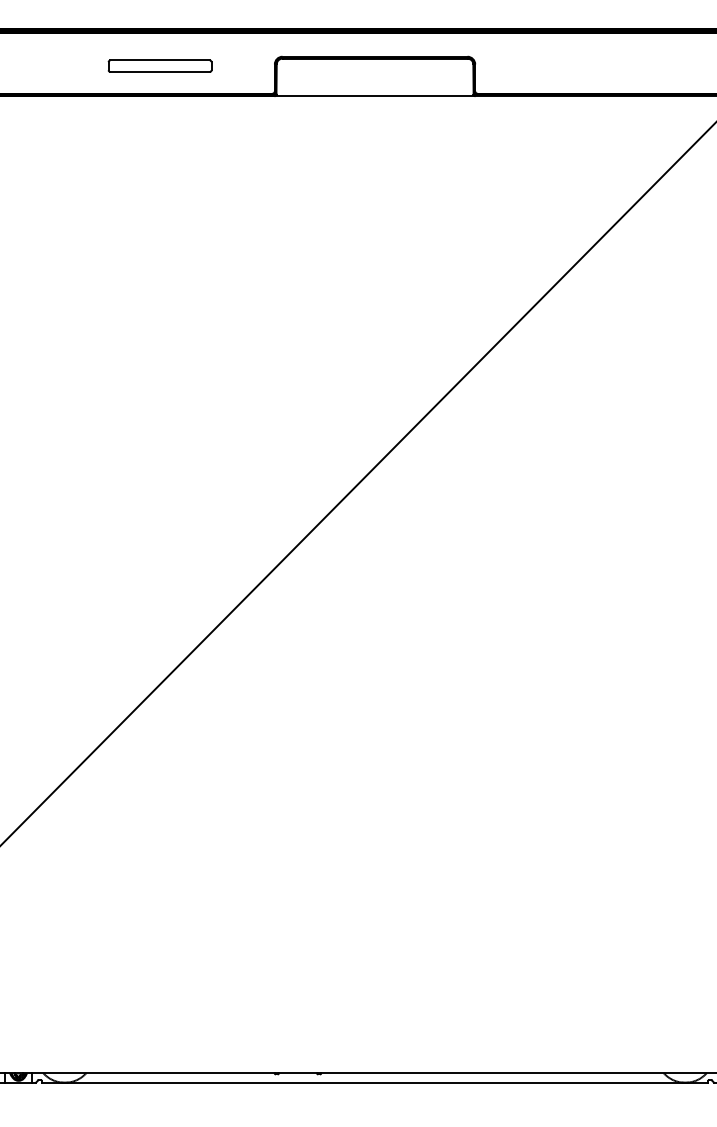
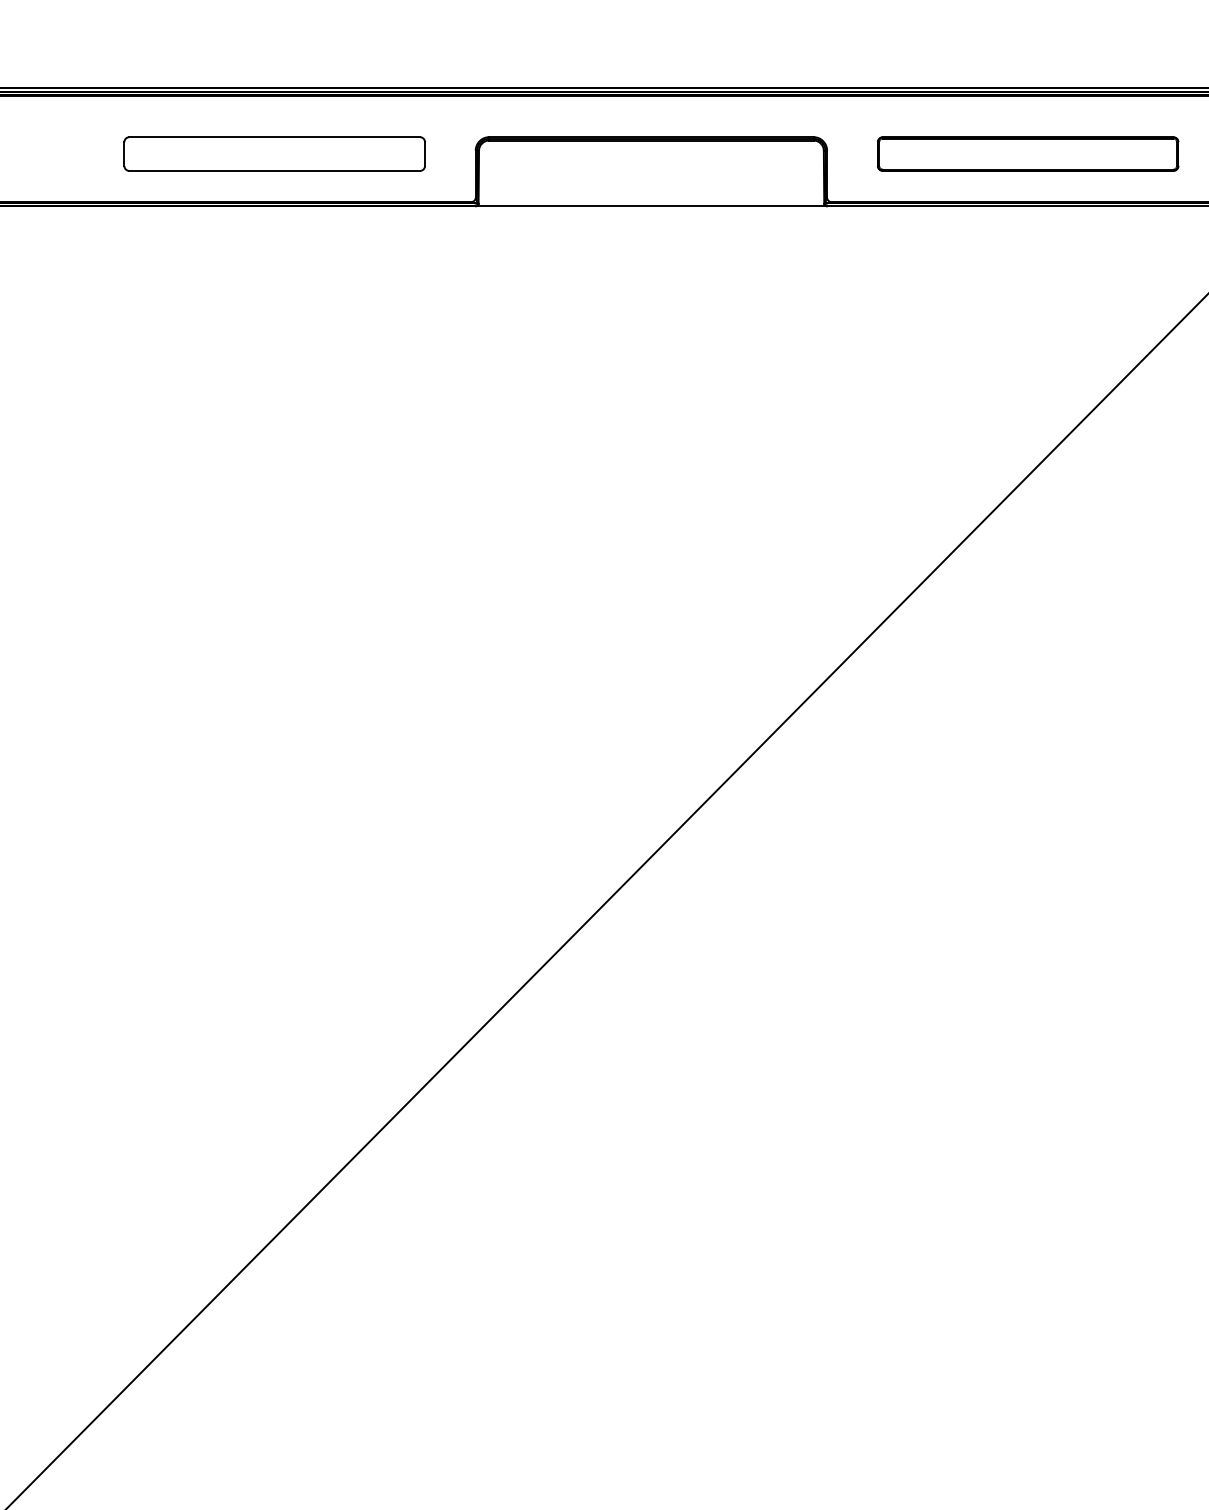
part: (159, 65) -> (273, 152), size x1.67
part: (589, 65) -> (1027, 152), added

